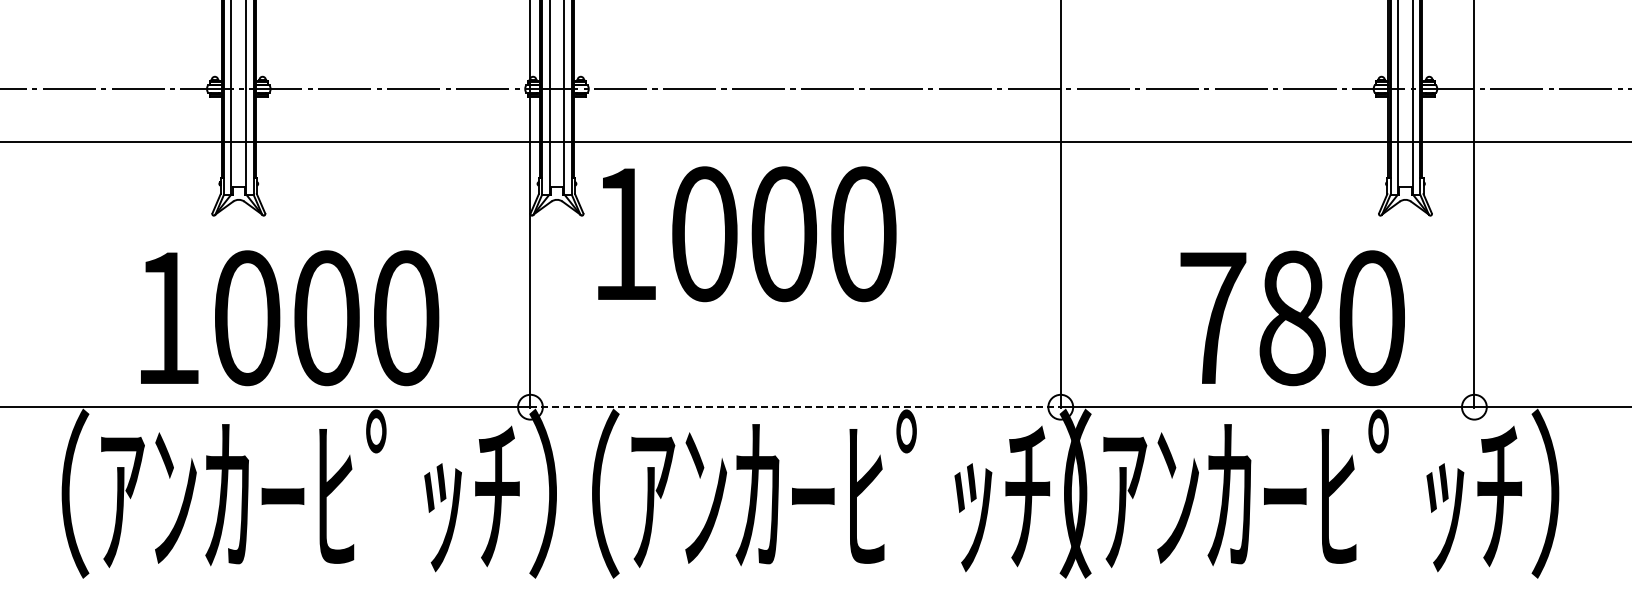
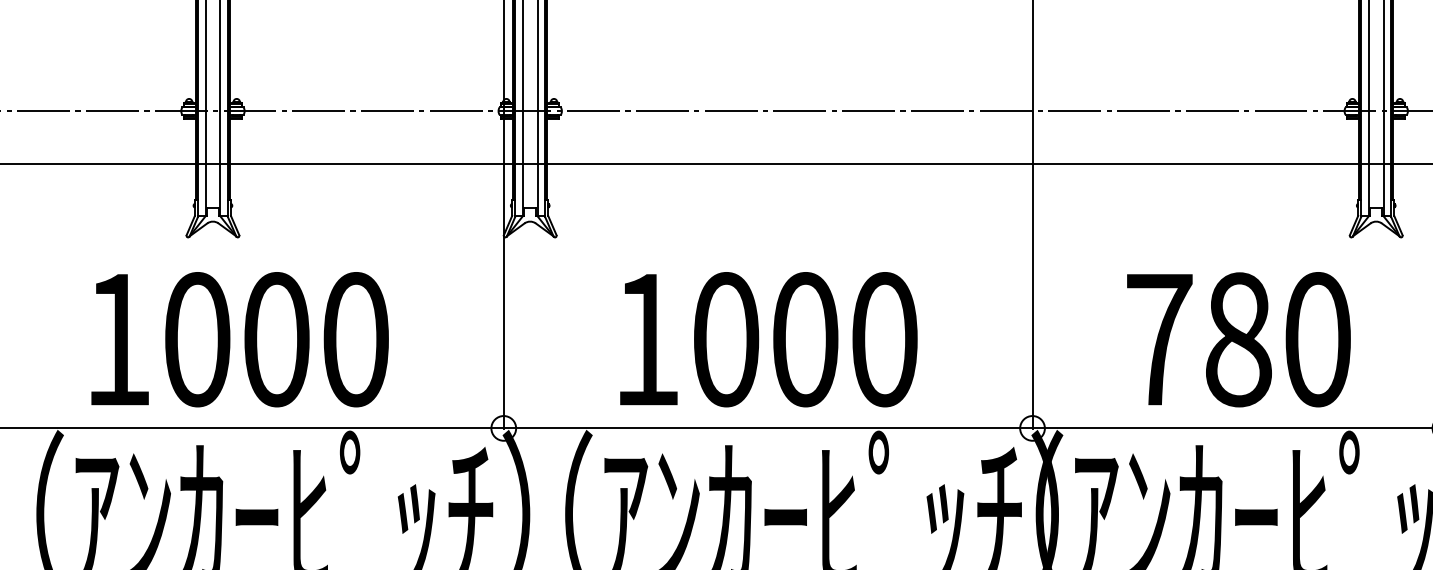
text: (747, 234) -> (769, 339), moved
text: (290, 318) -> (240, 339), moved
text: (1292, 318) -> (1238, 339), moved
line: (796, 407) -> (769, 428), dashed -> solid

